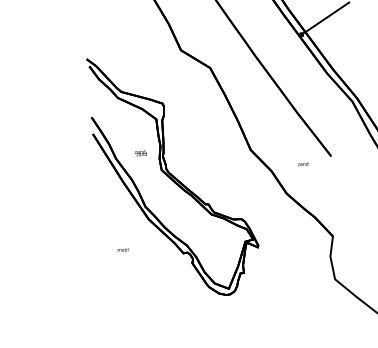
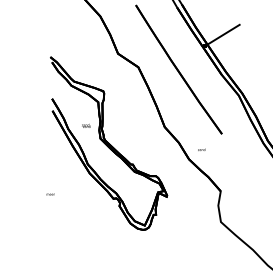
text: (302, 163) -> (201, 149), moved
text: (123, 249) -> (50, 194), moved

